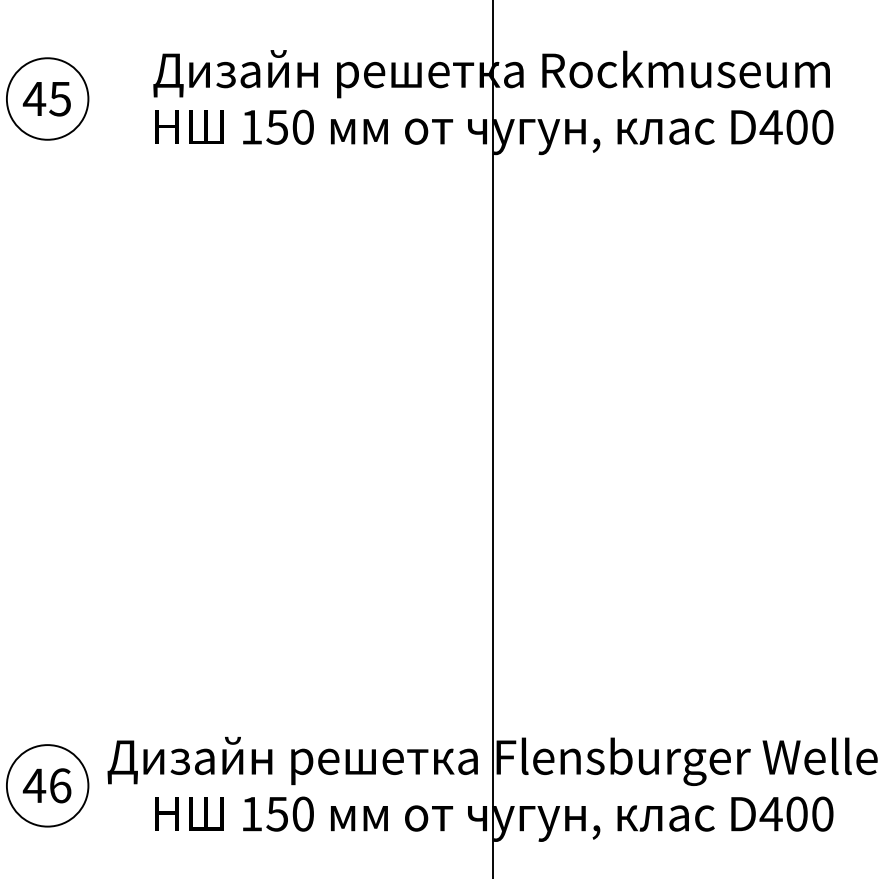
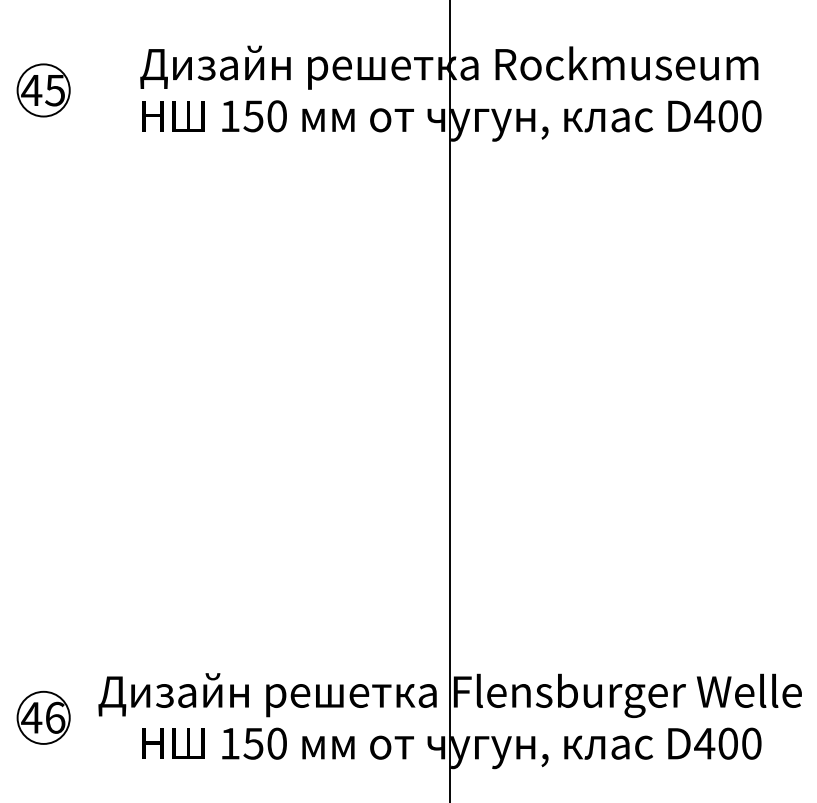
circle: (47, 98) -> (43, 89), size x0.7
circle: (47, 785) -> (43, 717), size x0.7

